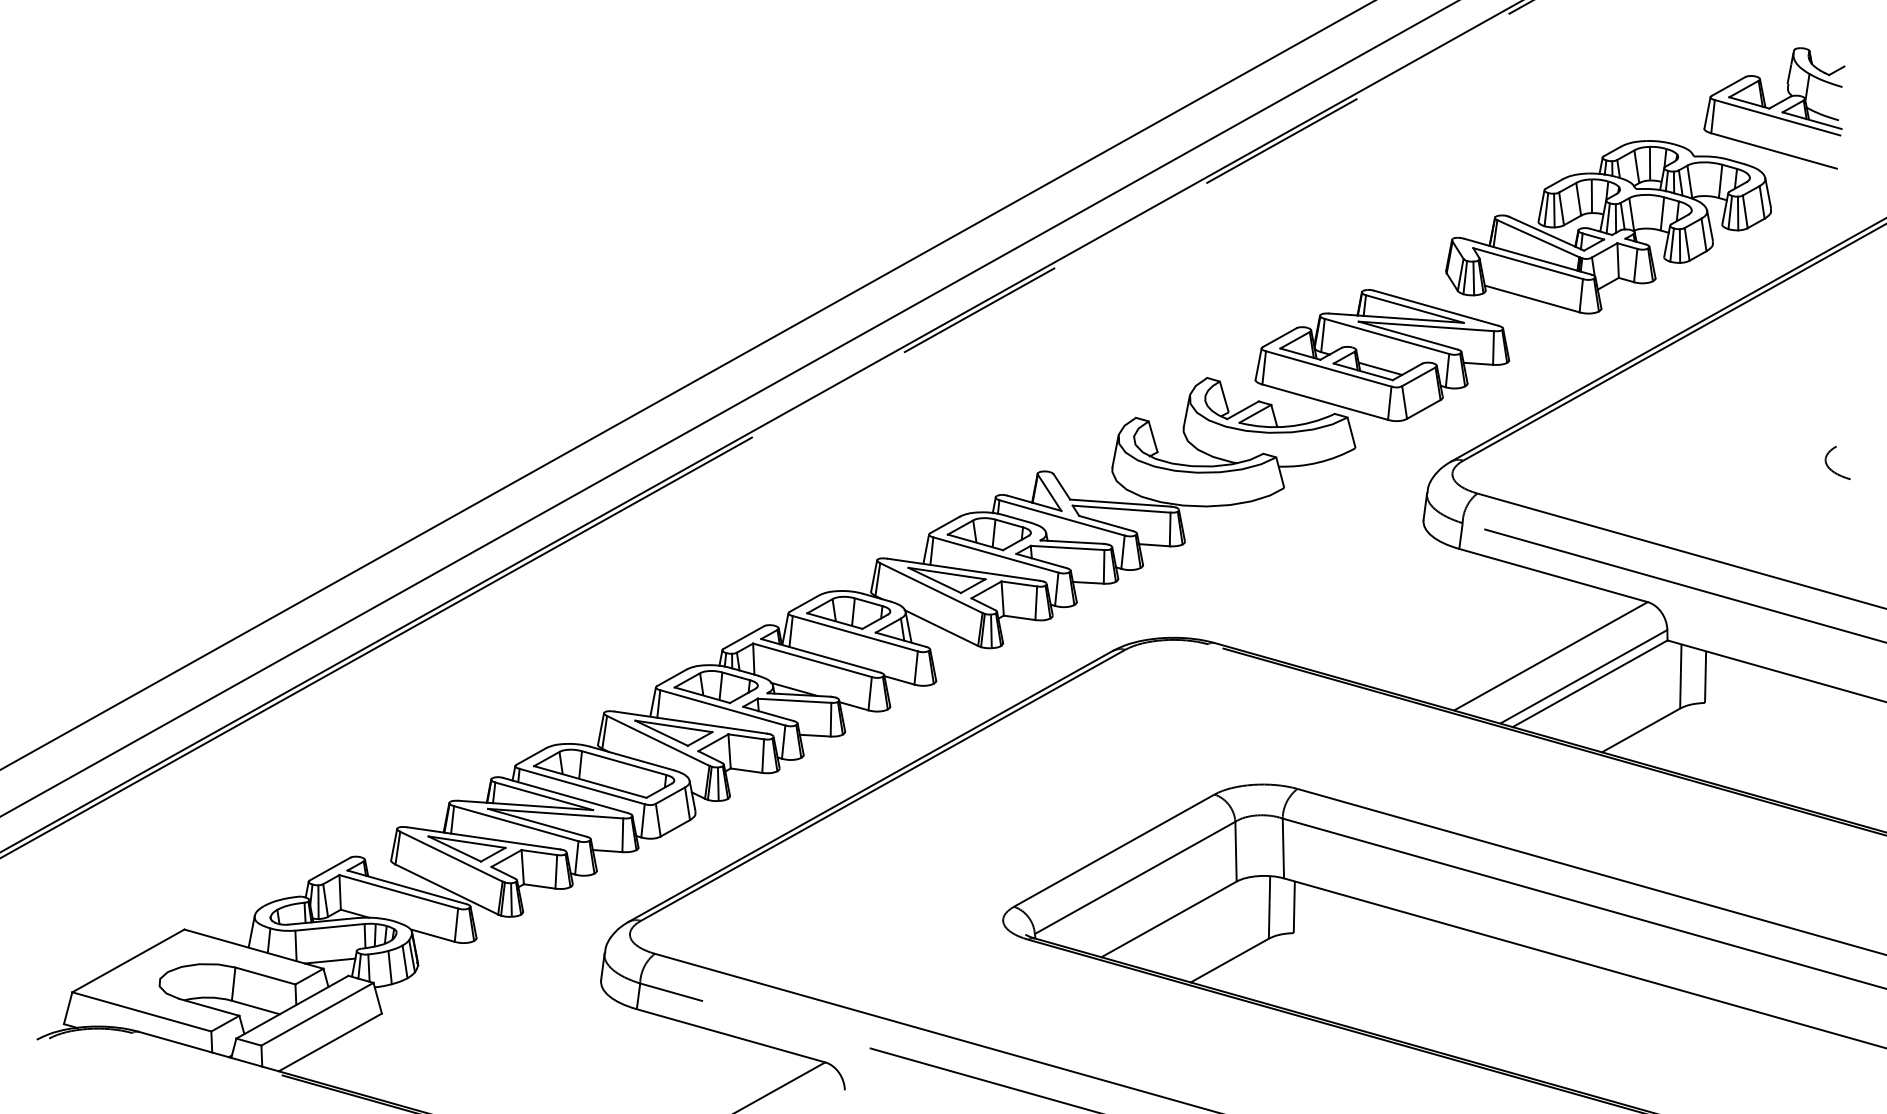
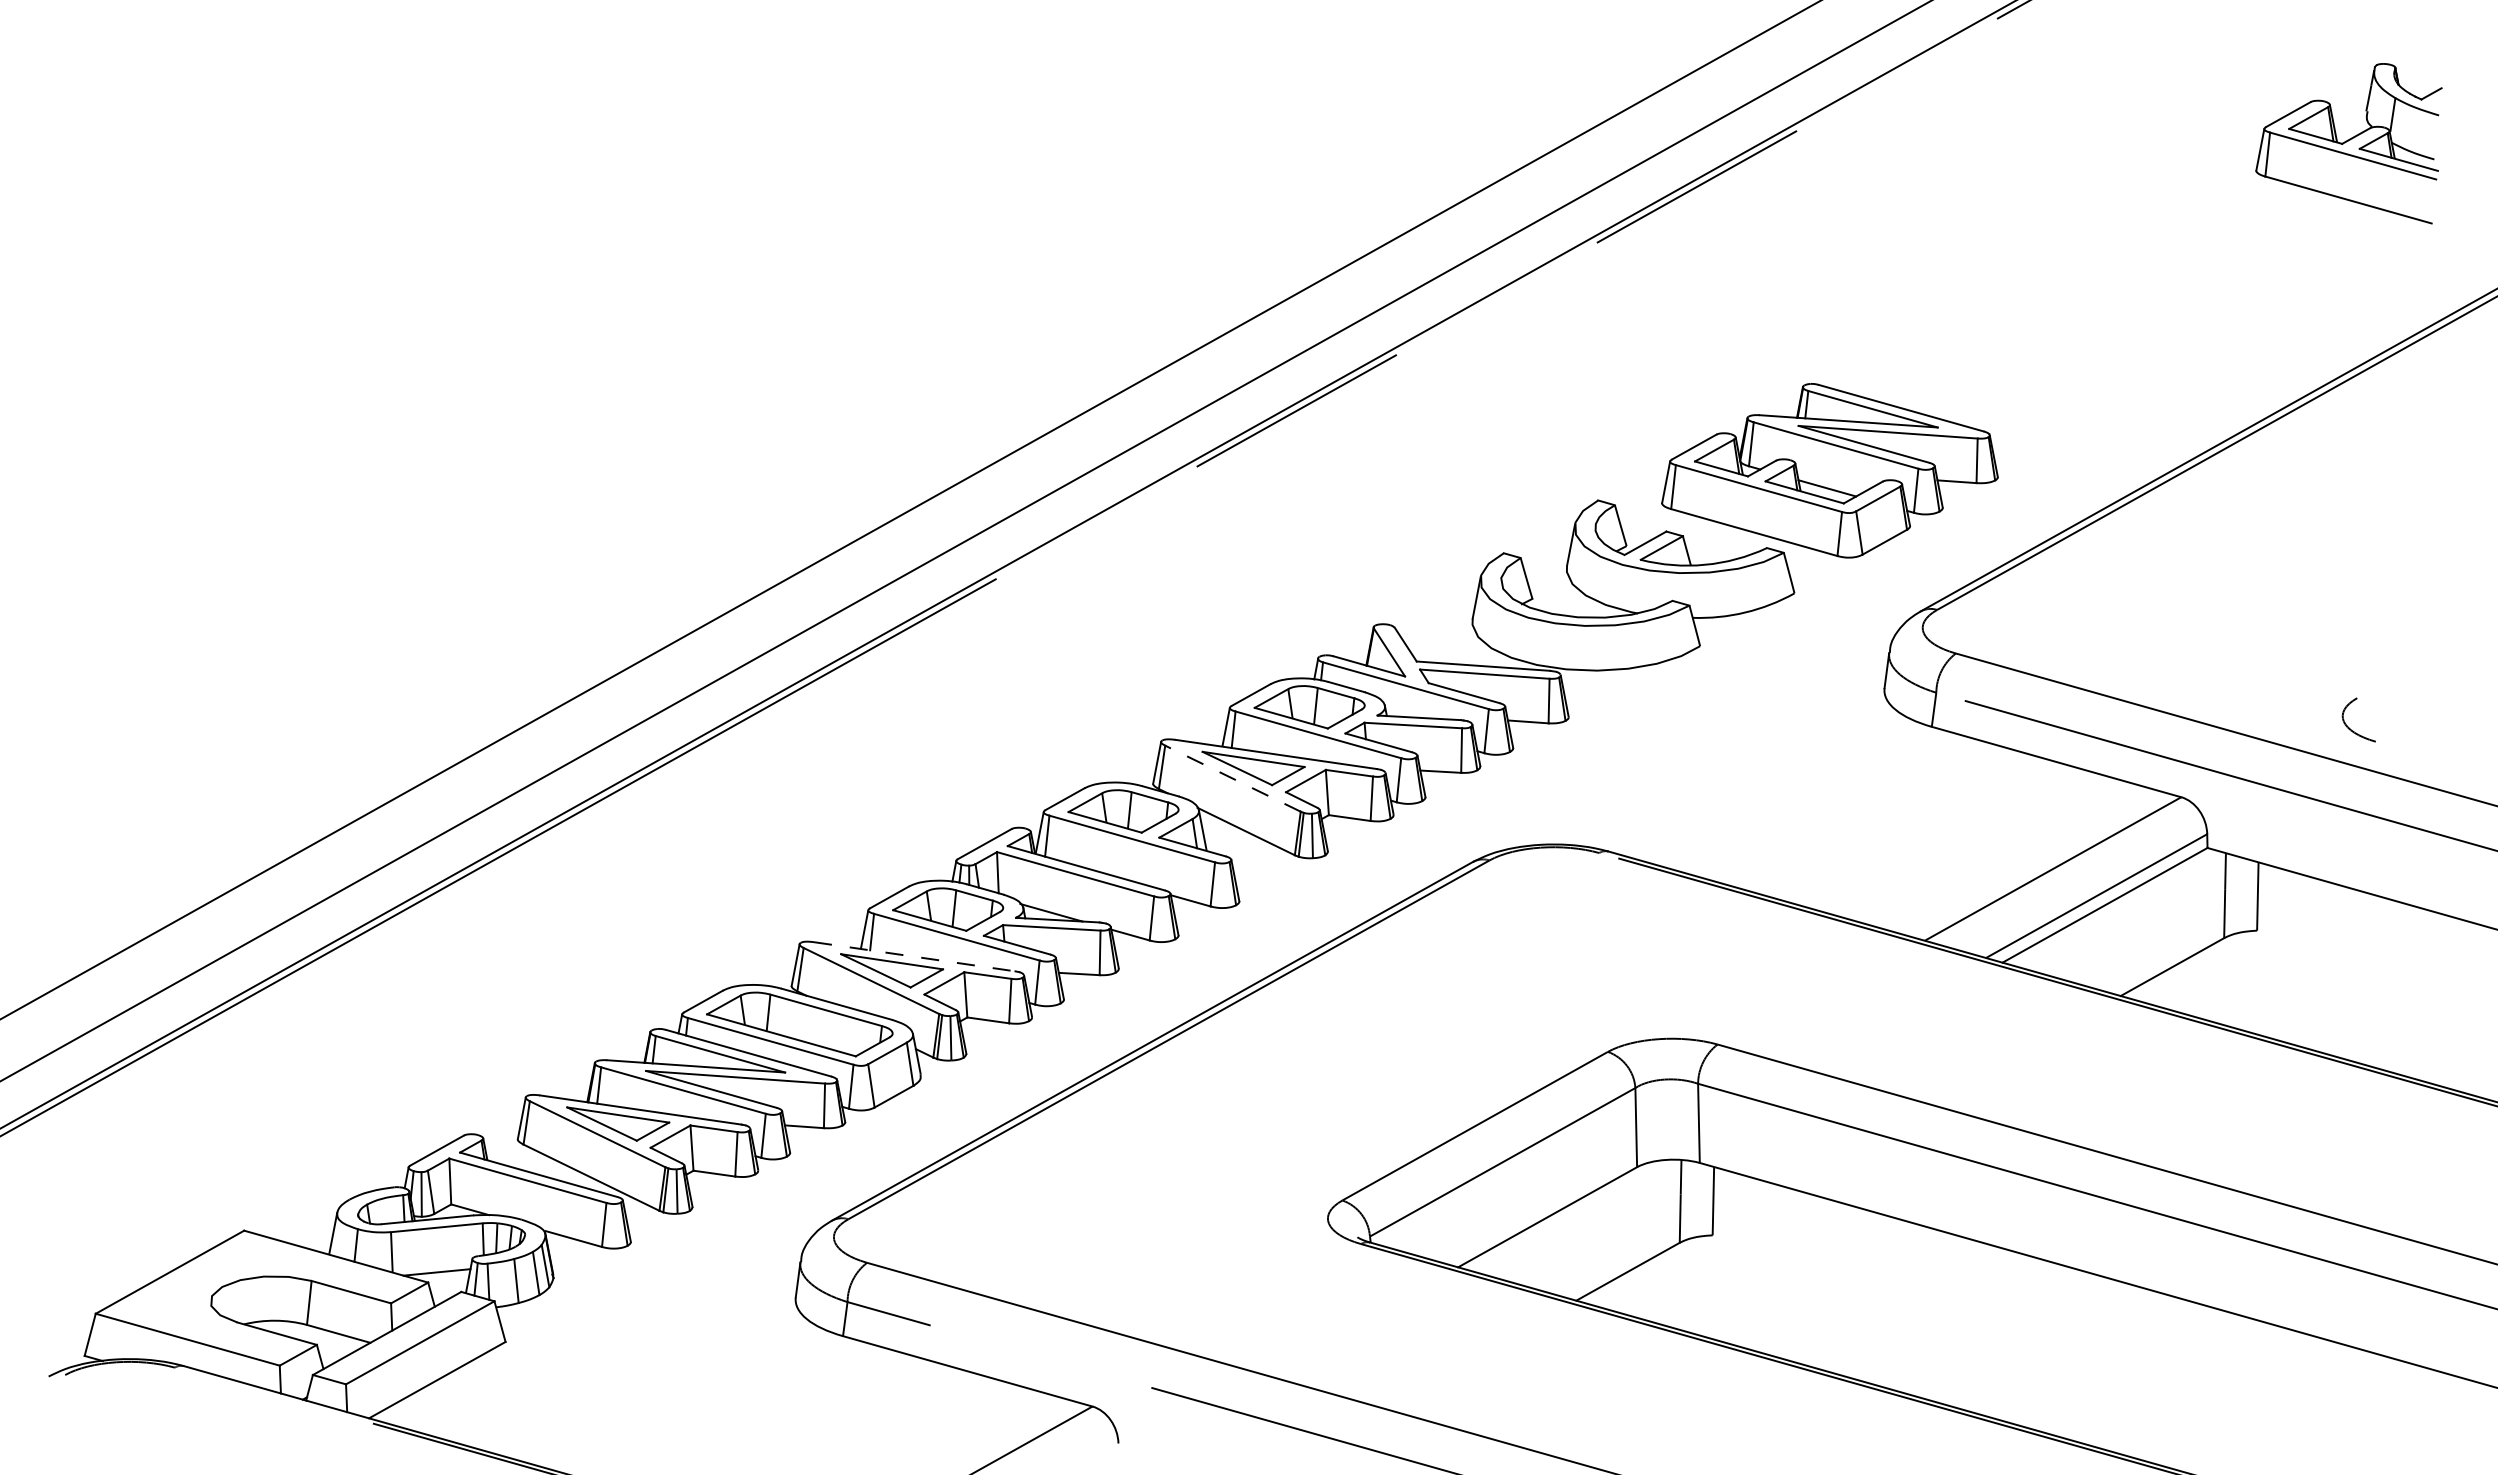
part: (1608, 226) -> (2129, 300), removed
curve: (1830, 468) -> (2349, 727), moved
line: (931, 587) -> (1232, 778), solid -> dashed
line: (690, 722) -> (914, 956), solid -> dashed

